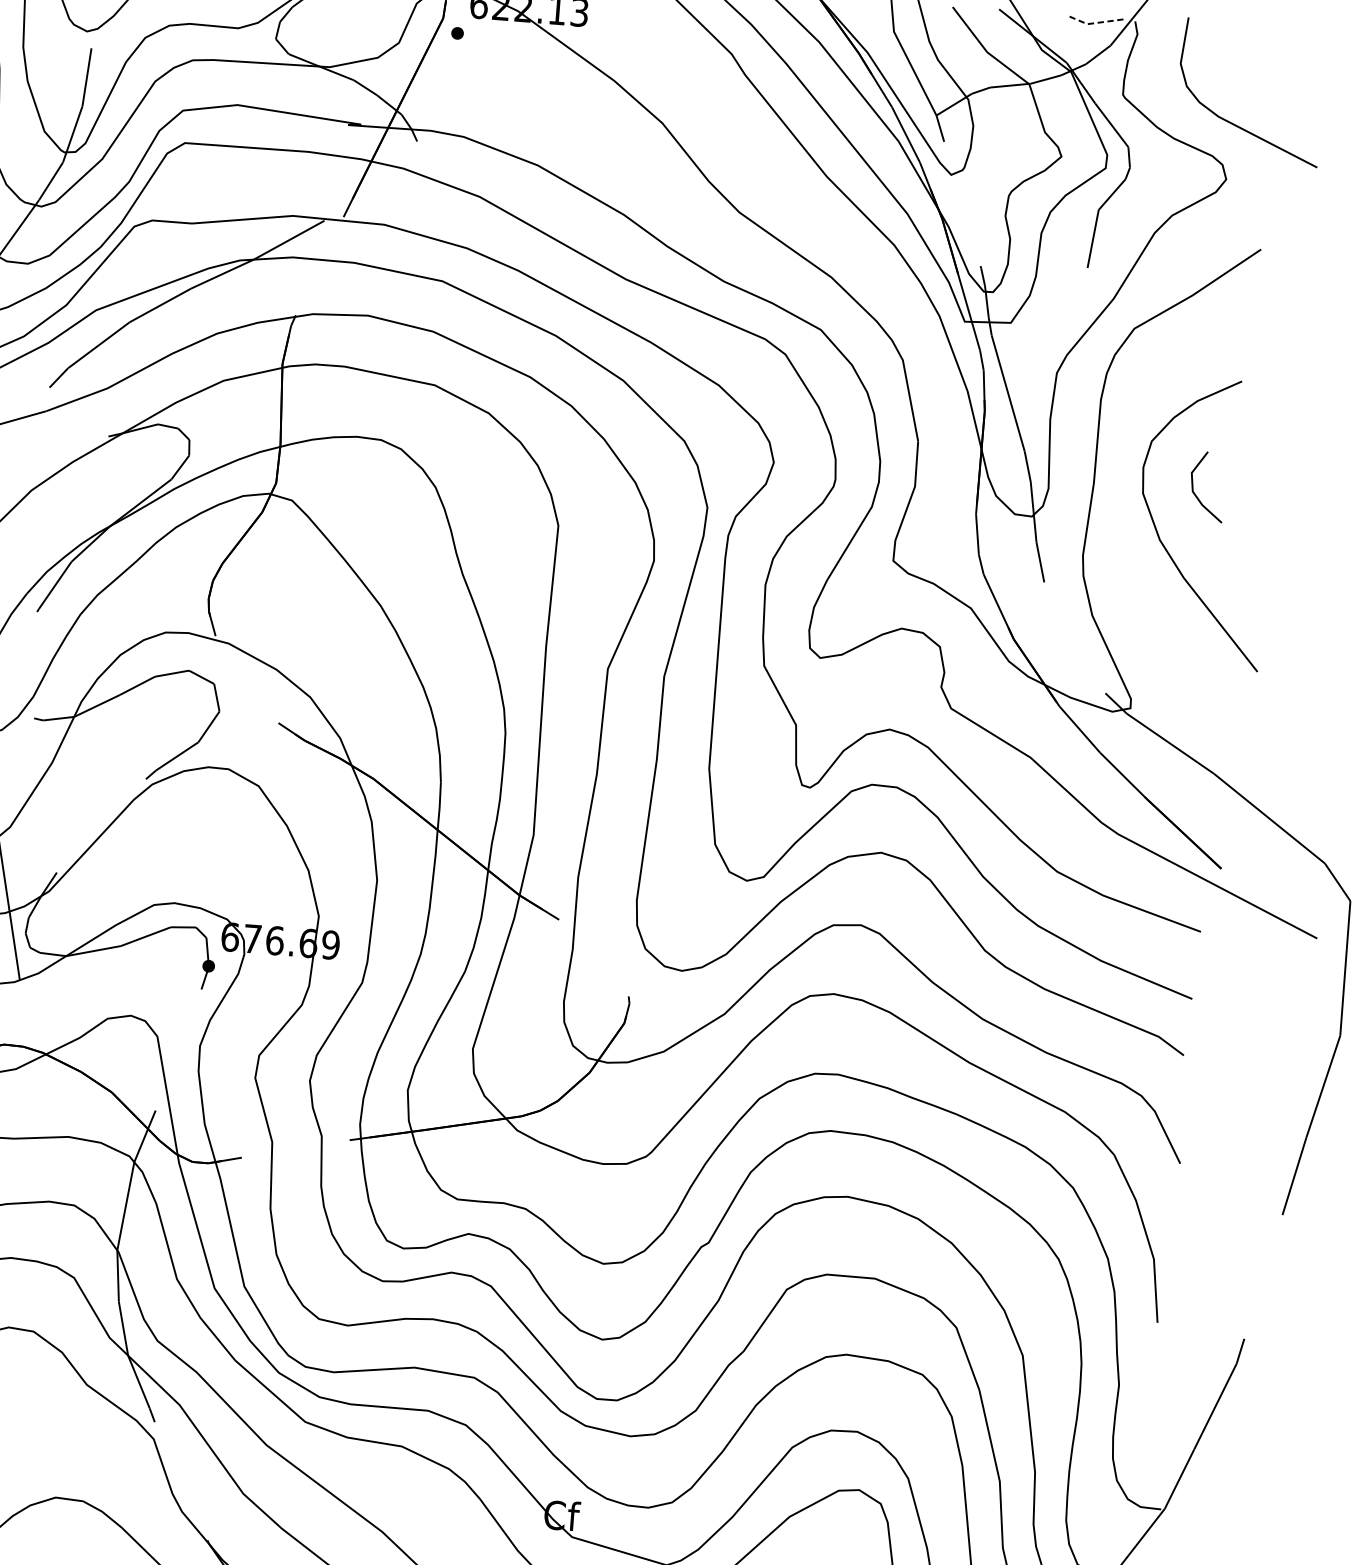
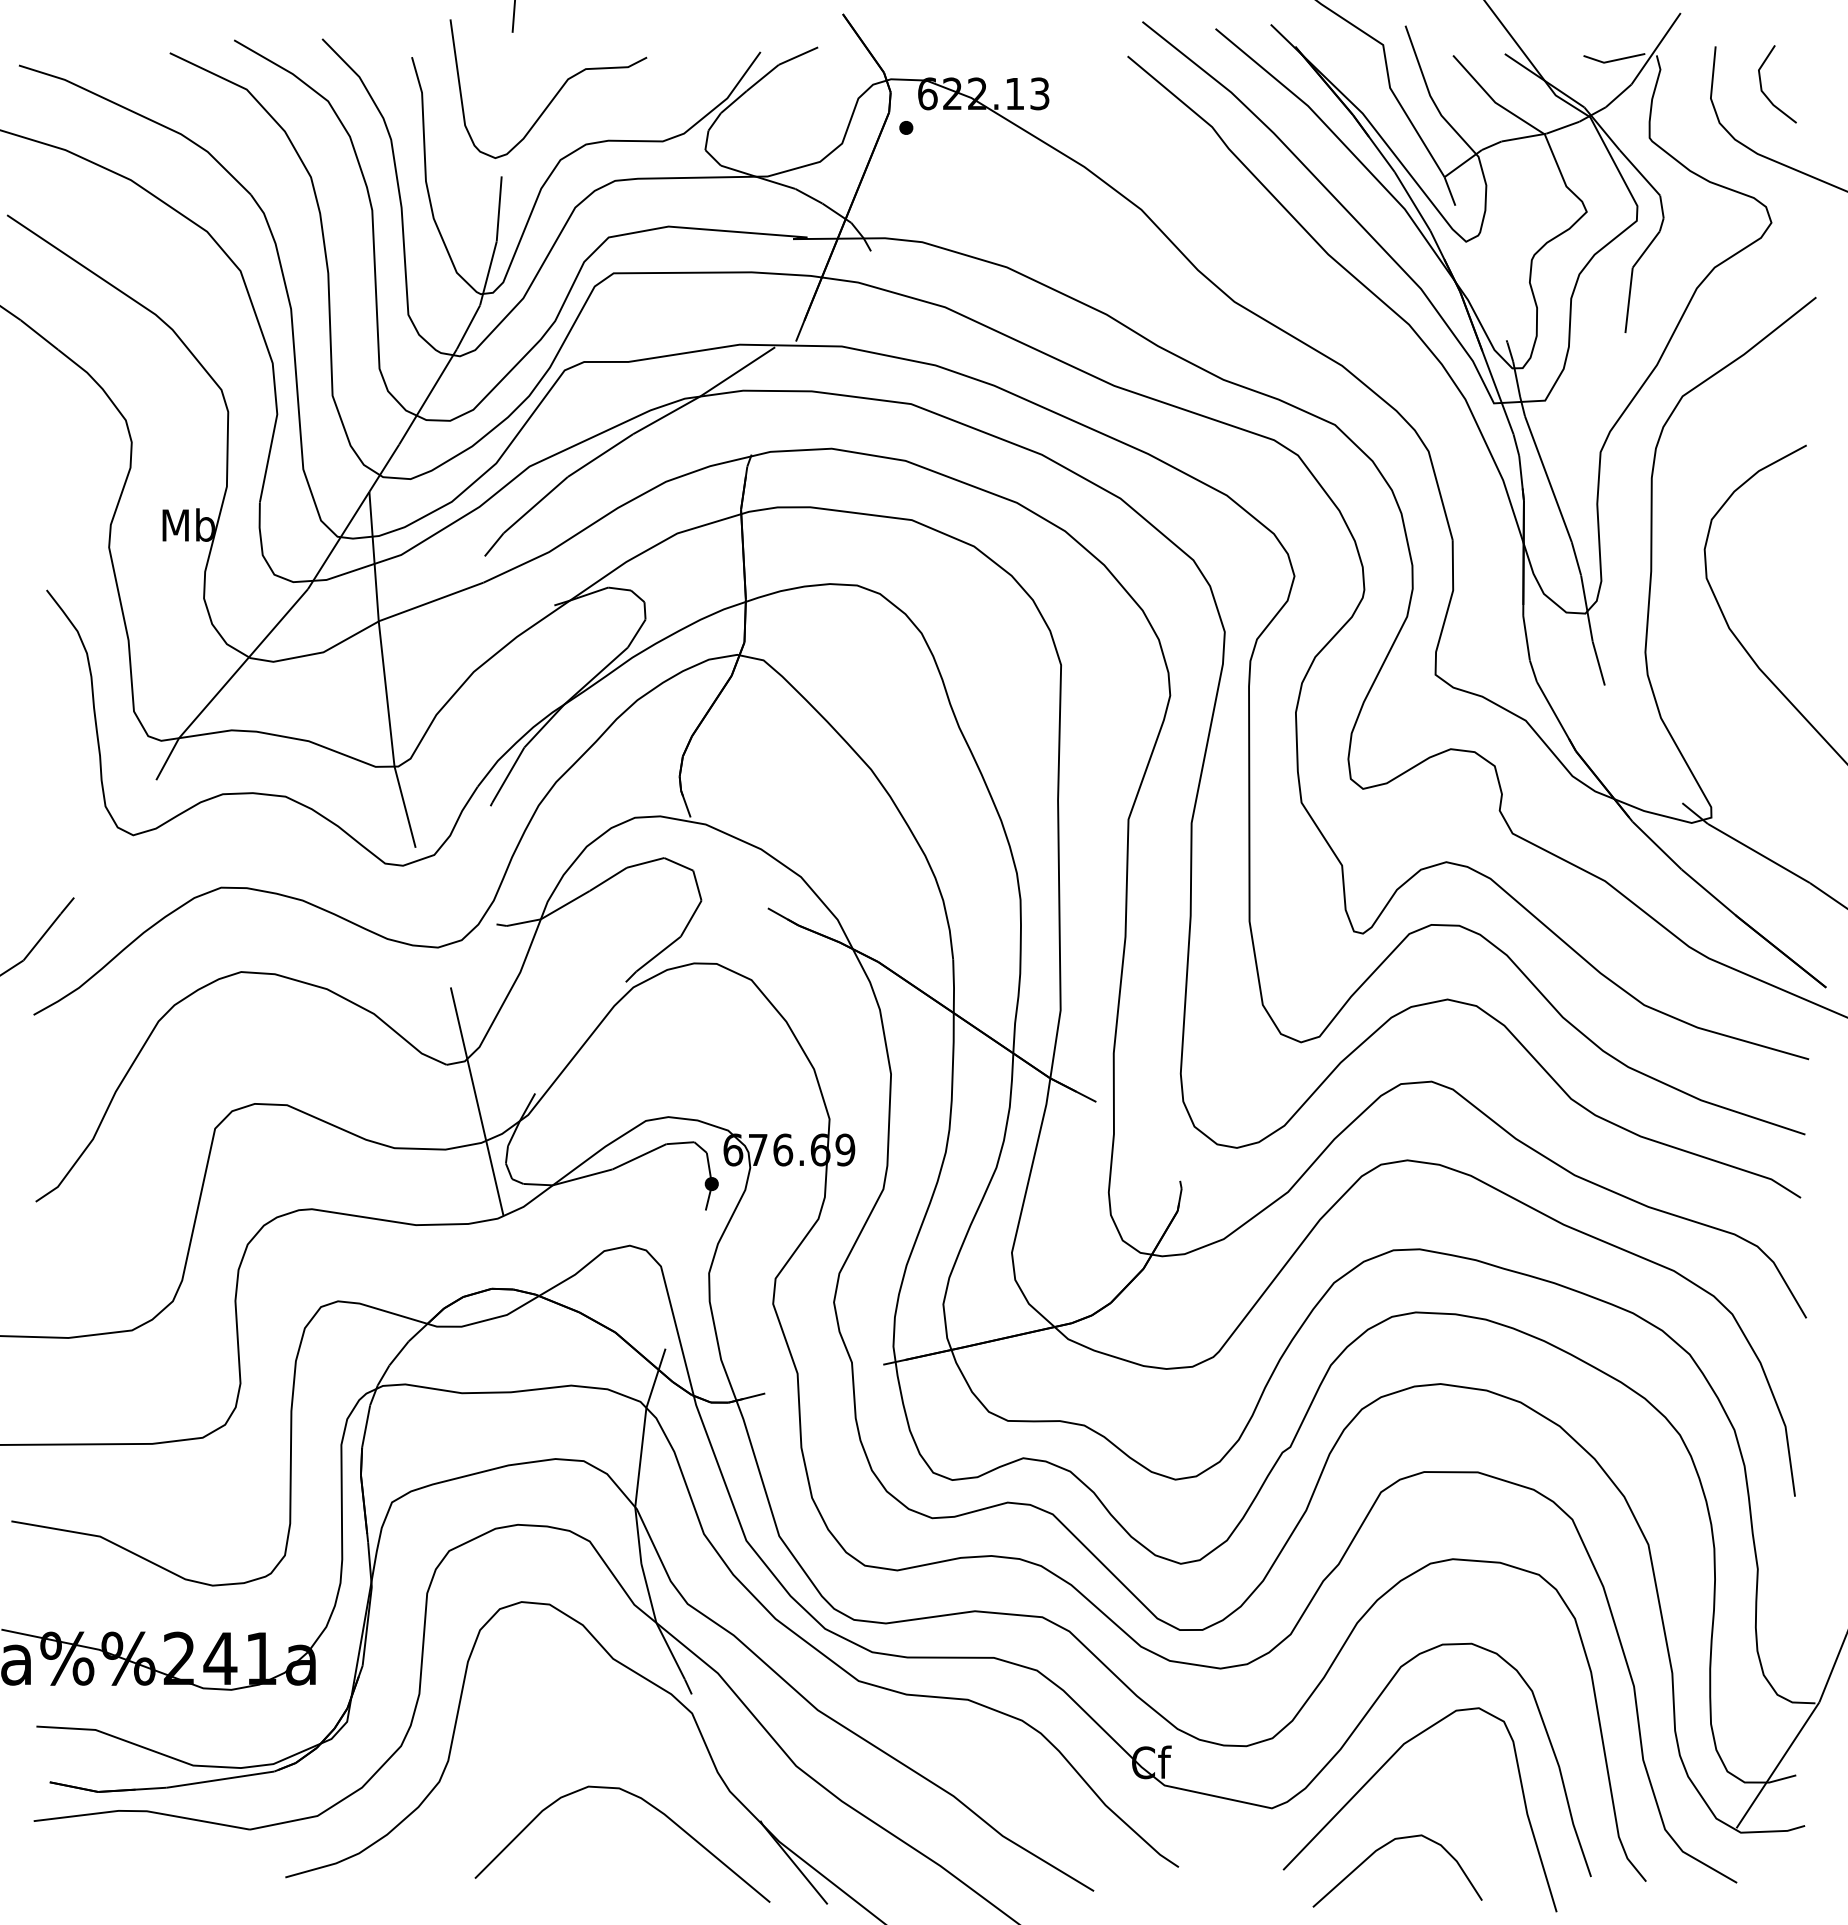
line: (1096, 22) -> (1613, 60), dashed -> solid
line: (1196, 494) -> (1765, 93), moved

